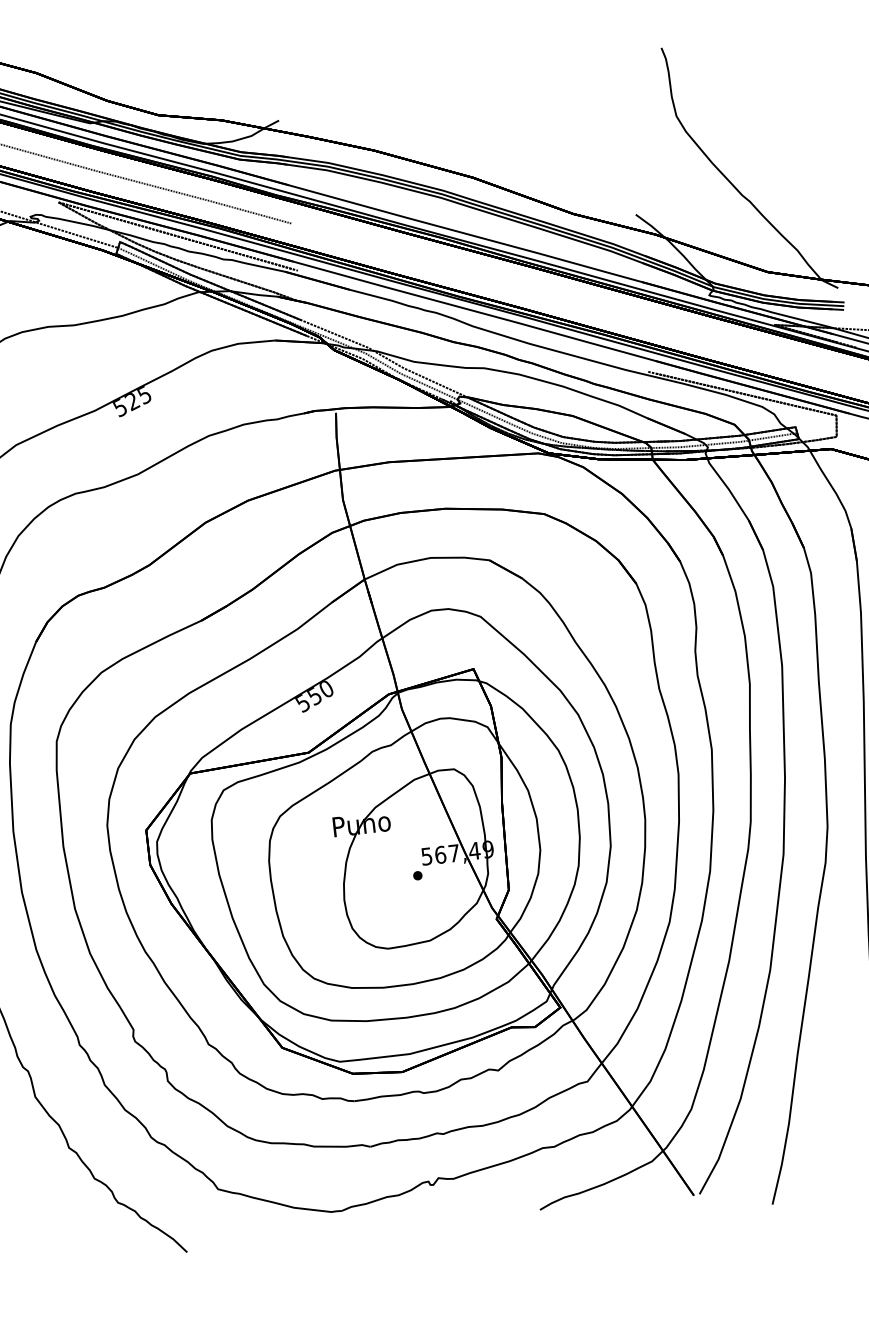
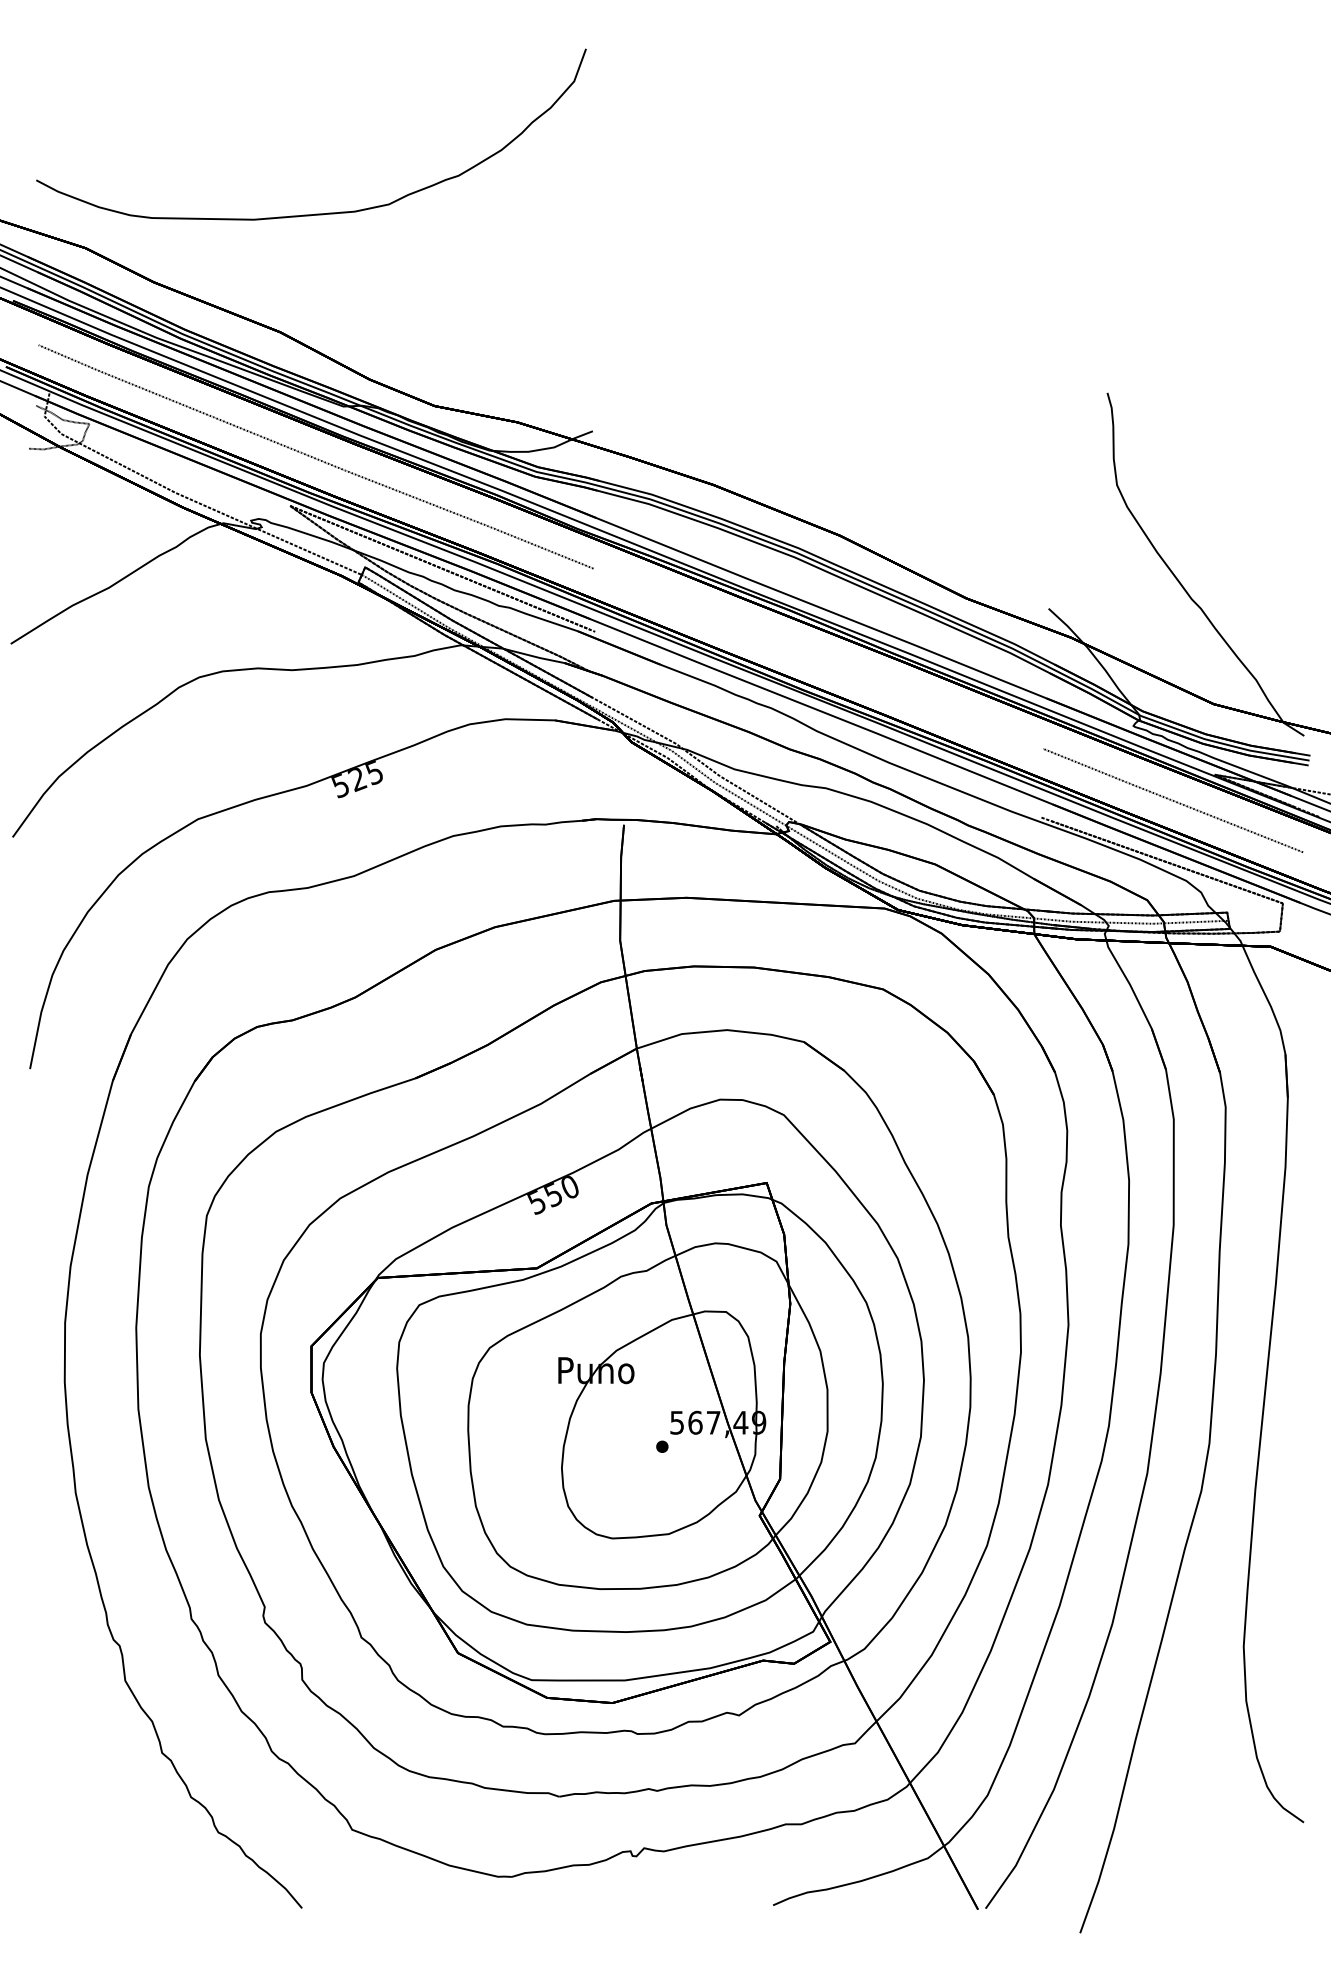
line: (745, 347) -> (1173, 800), added

